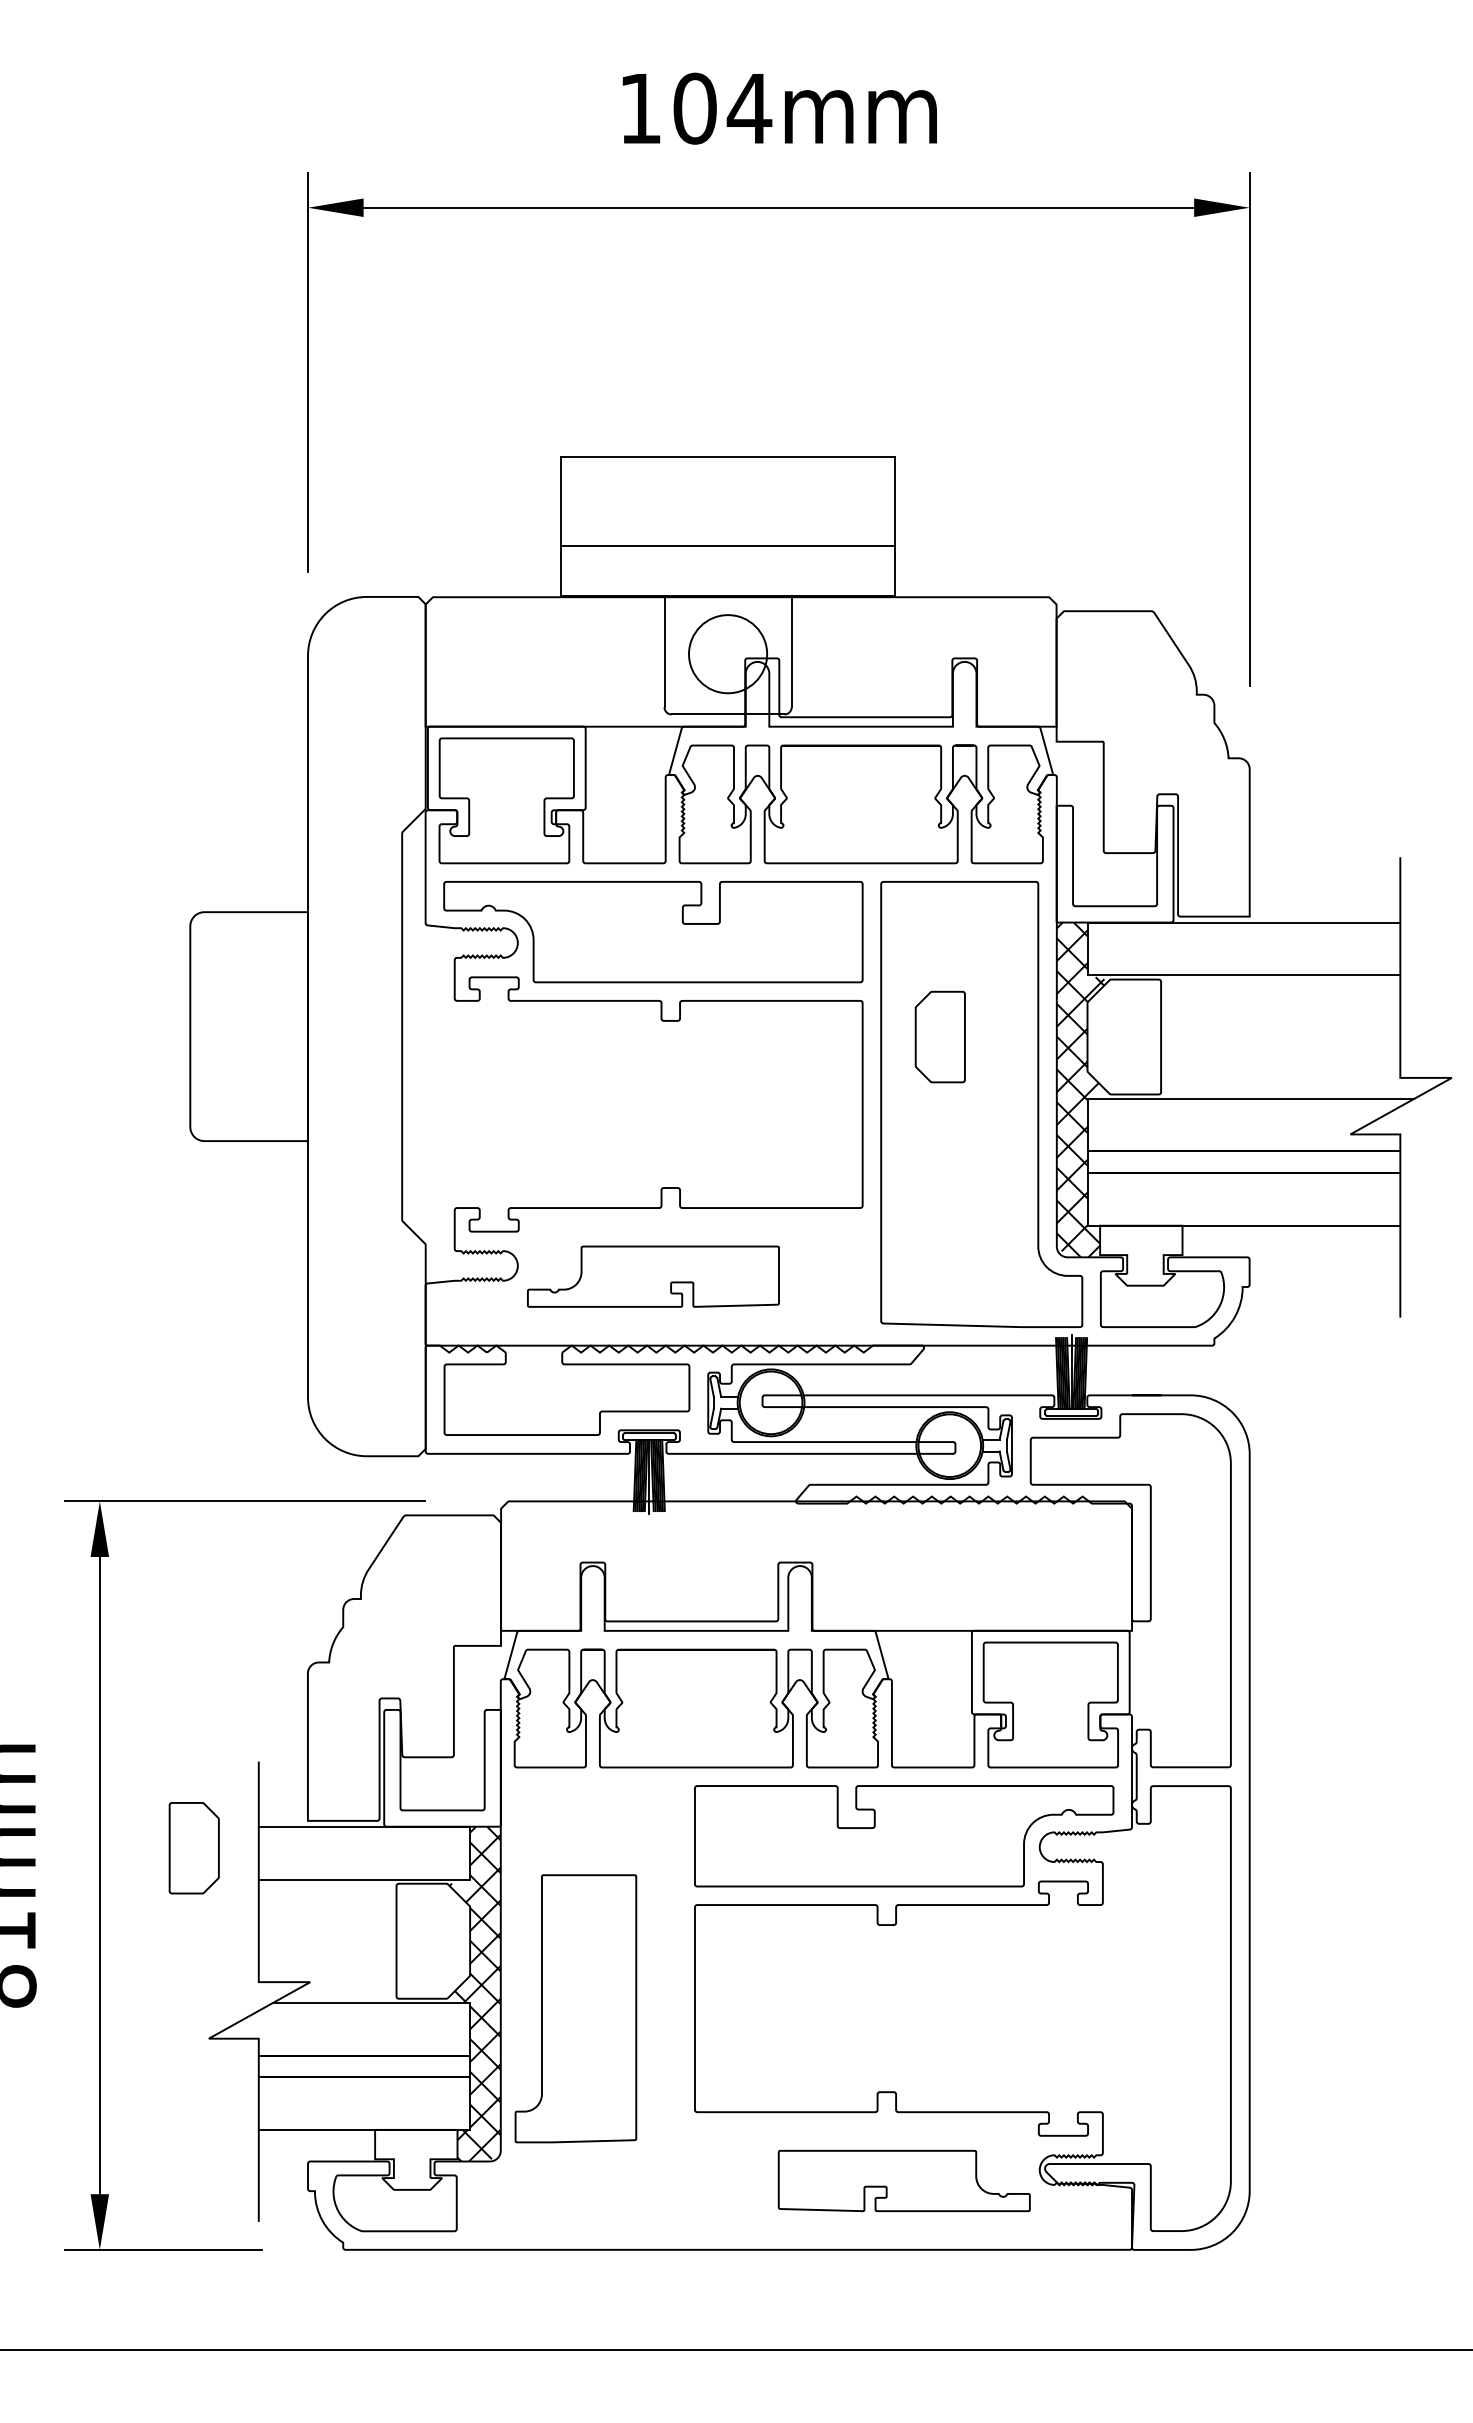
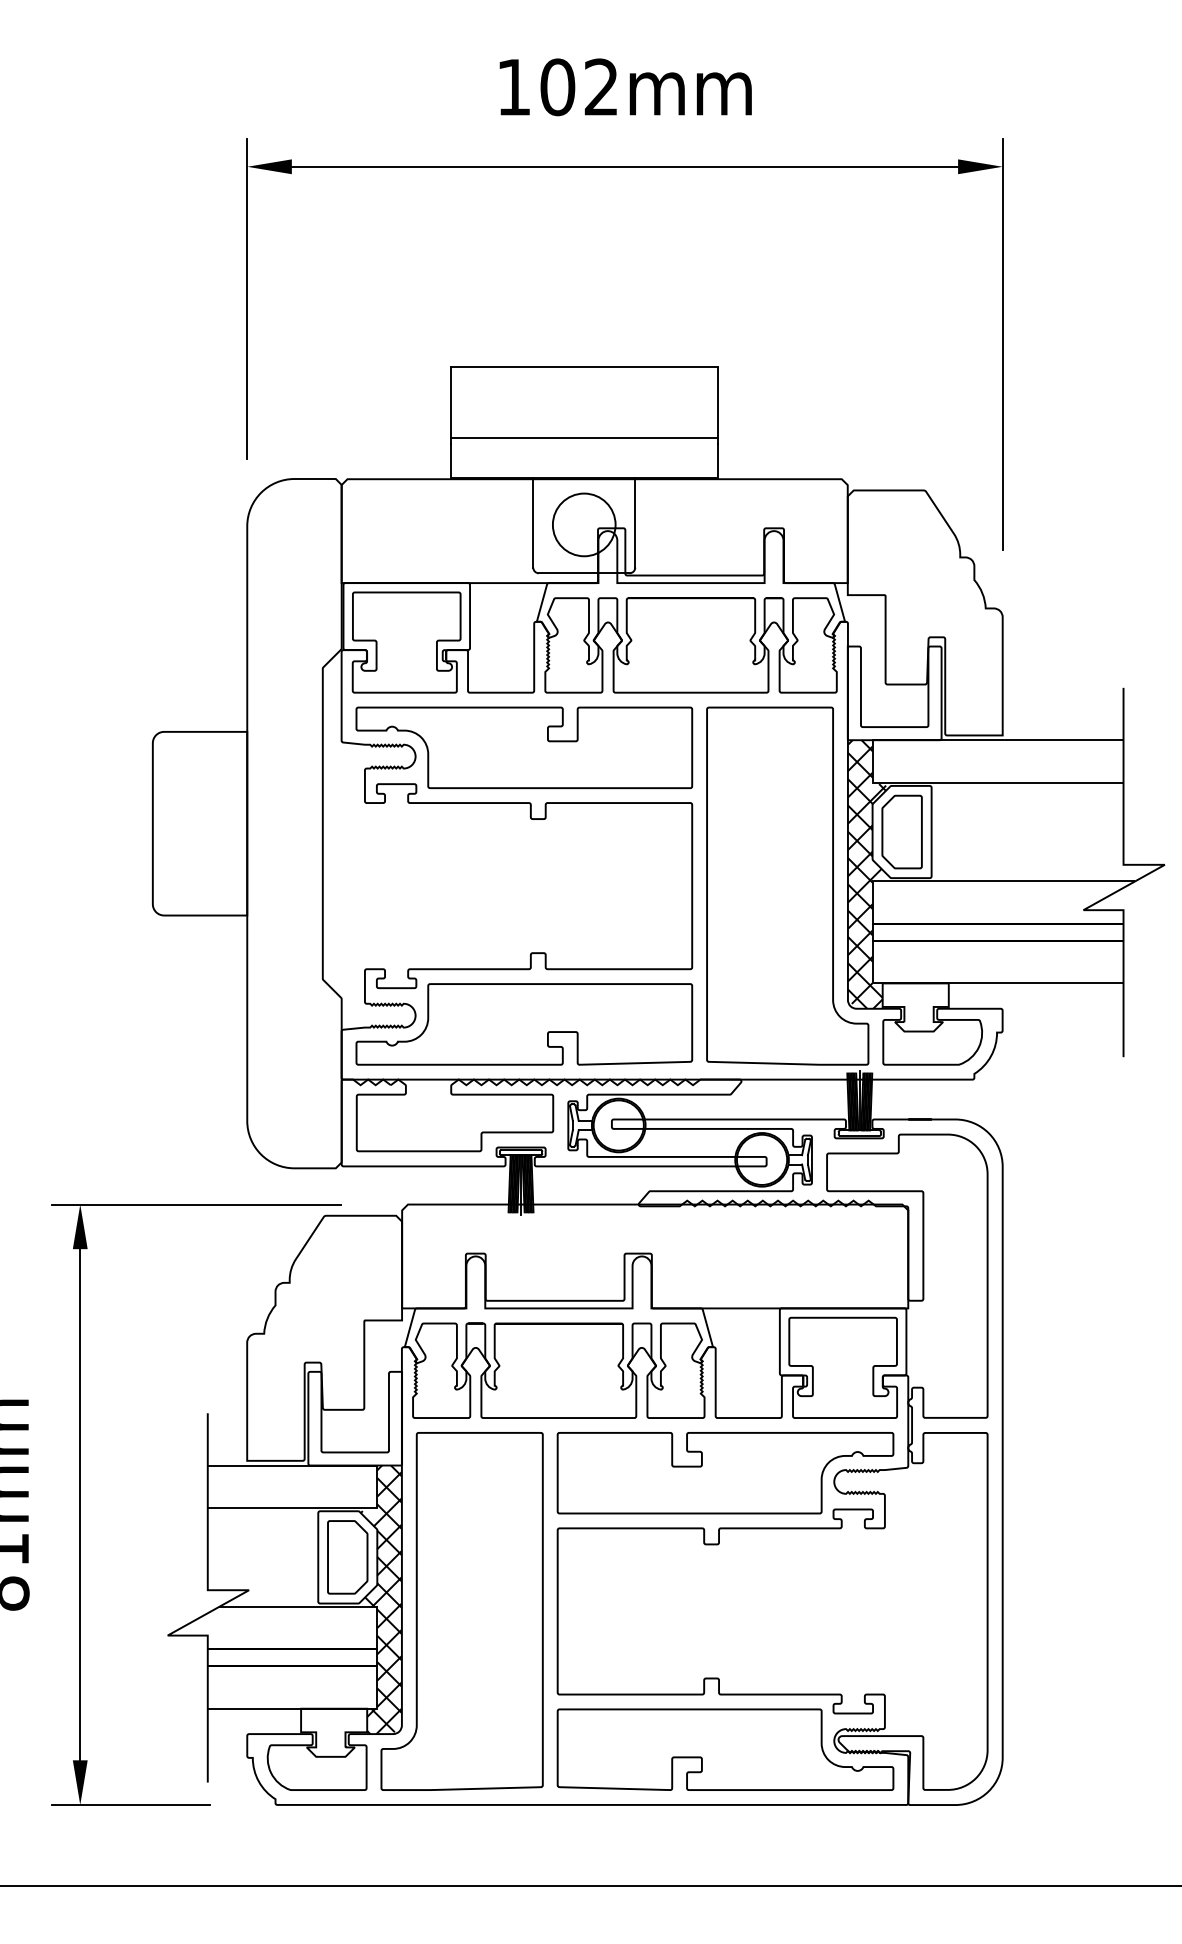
text: (749, 107) -> (601, 86), 104mm -> 102mm
part: (939, 1036) -> (901, 831), moved
part: (653, 1276) -> (524, 1024), size x1.67
part: (193, 1848) -> (347, 1557), moved
part: (575, 2008) -> (461, 1611), size x1.67
part: (904, 2180) -> (725, 1749), size x1.67

